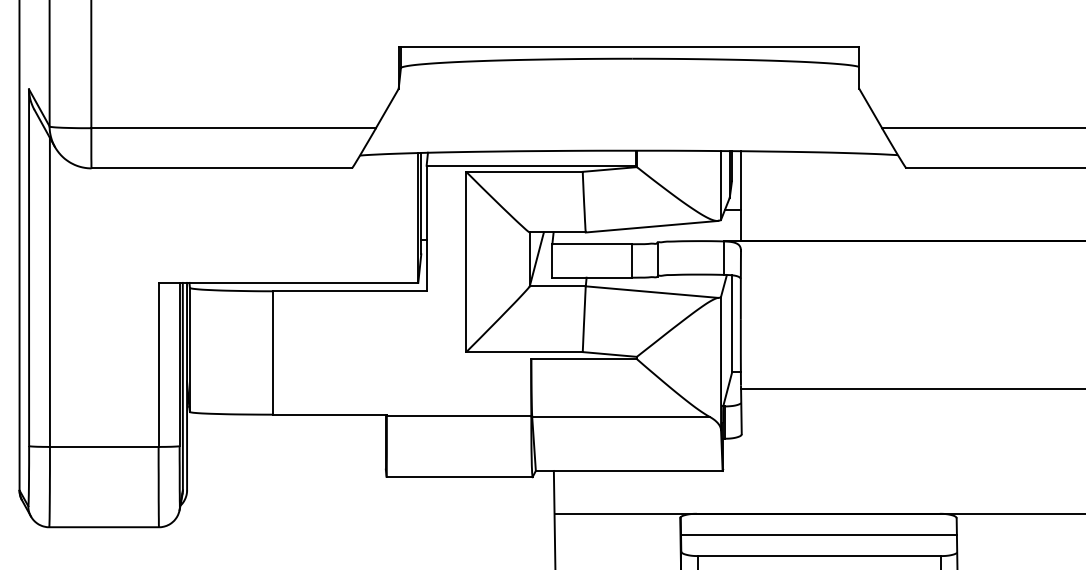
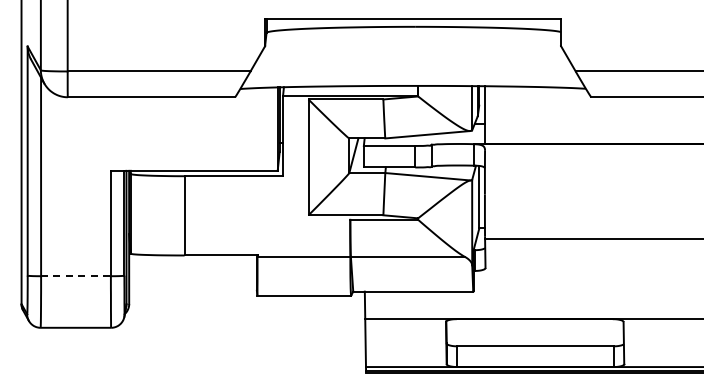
line: (105, 447) -> (76, 276), solid -> dashed
line: (817, 536) -> (534, 333), removed

